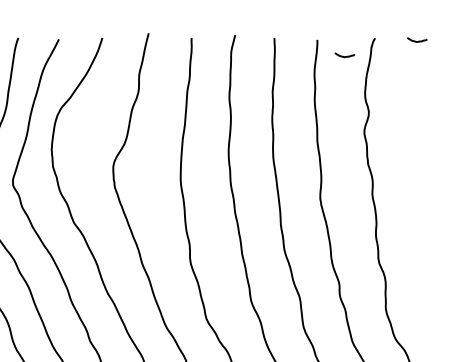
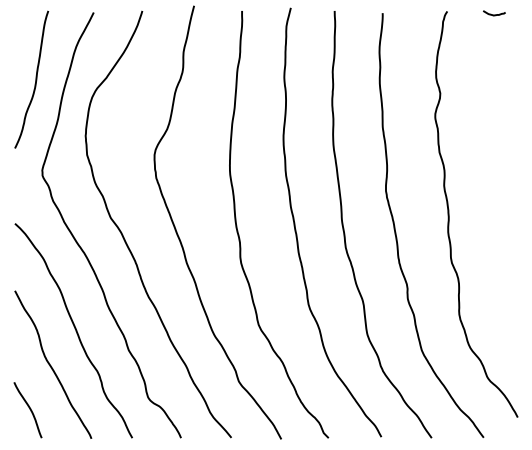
curve: (344, 56) -> (413, 31), removed

